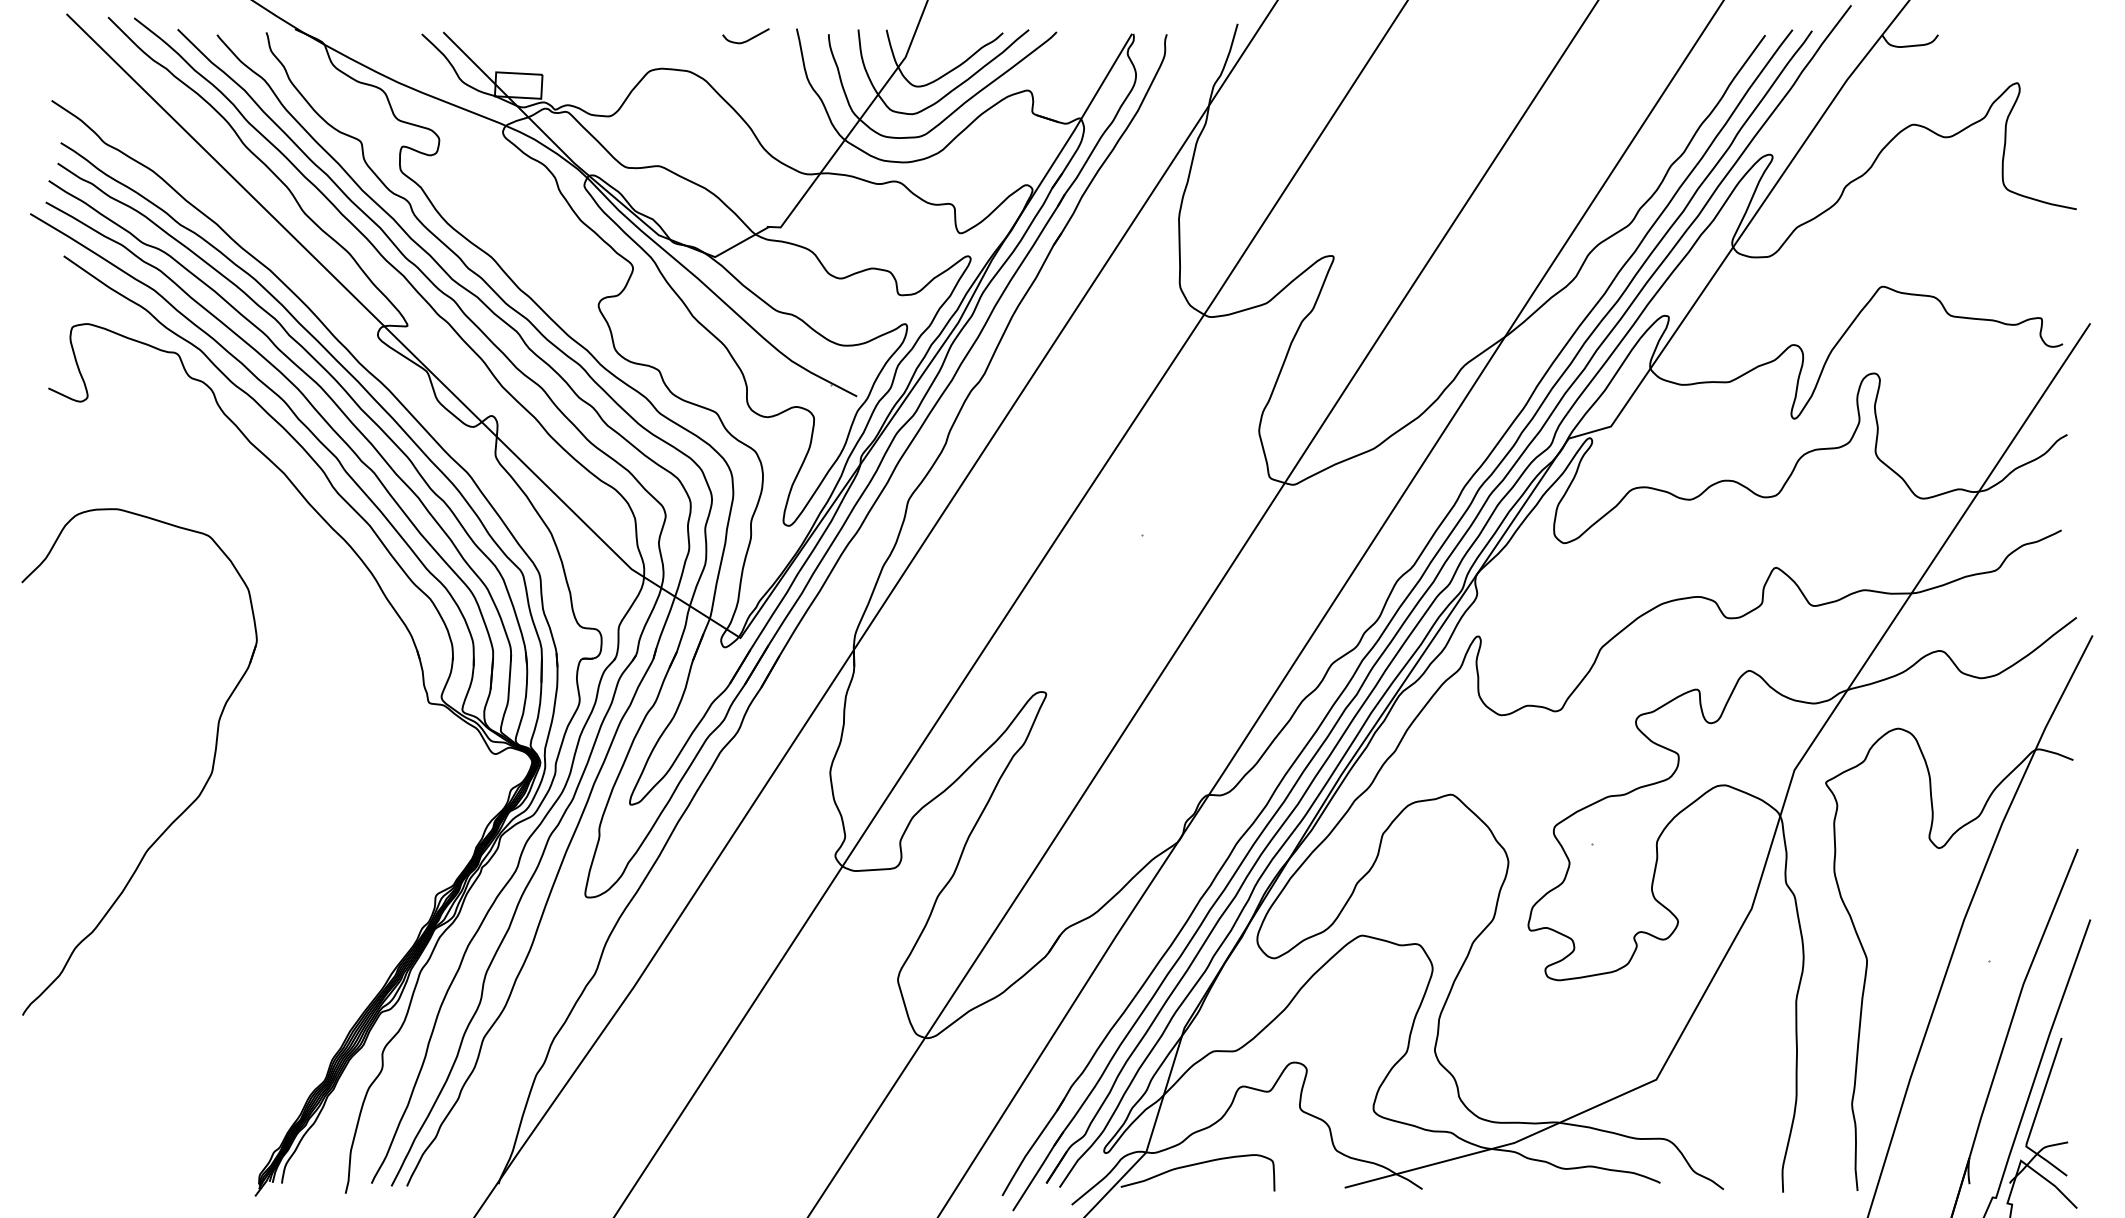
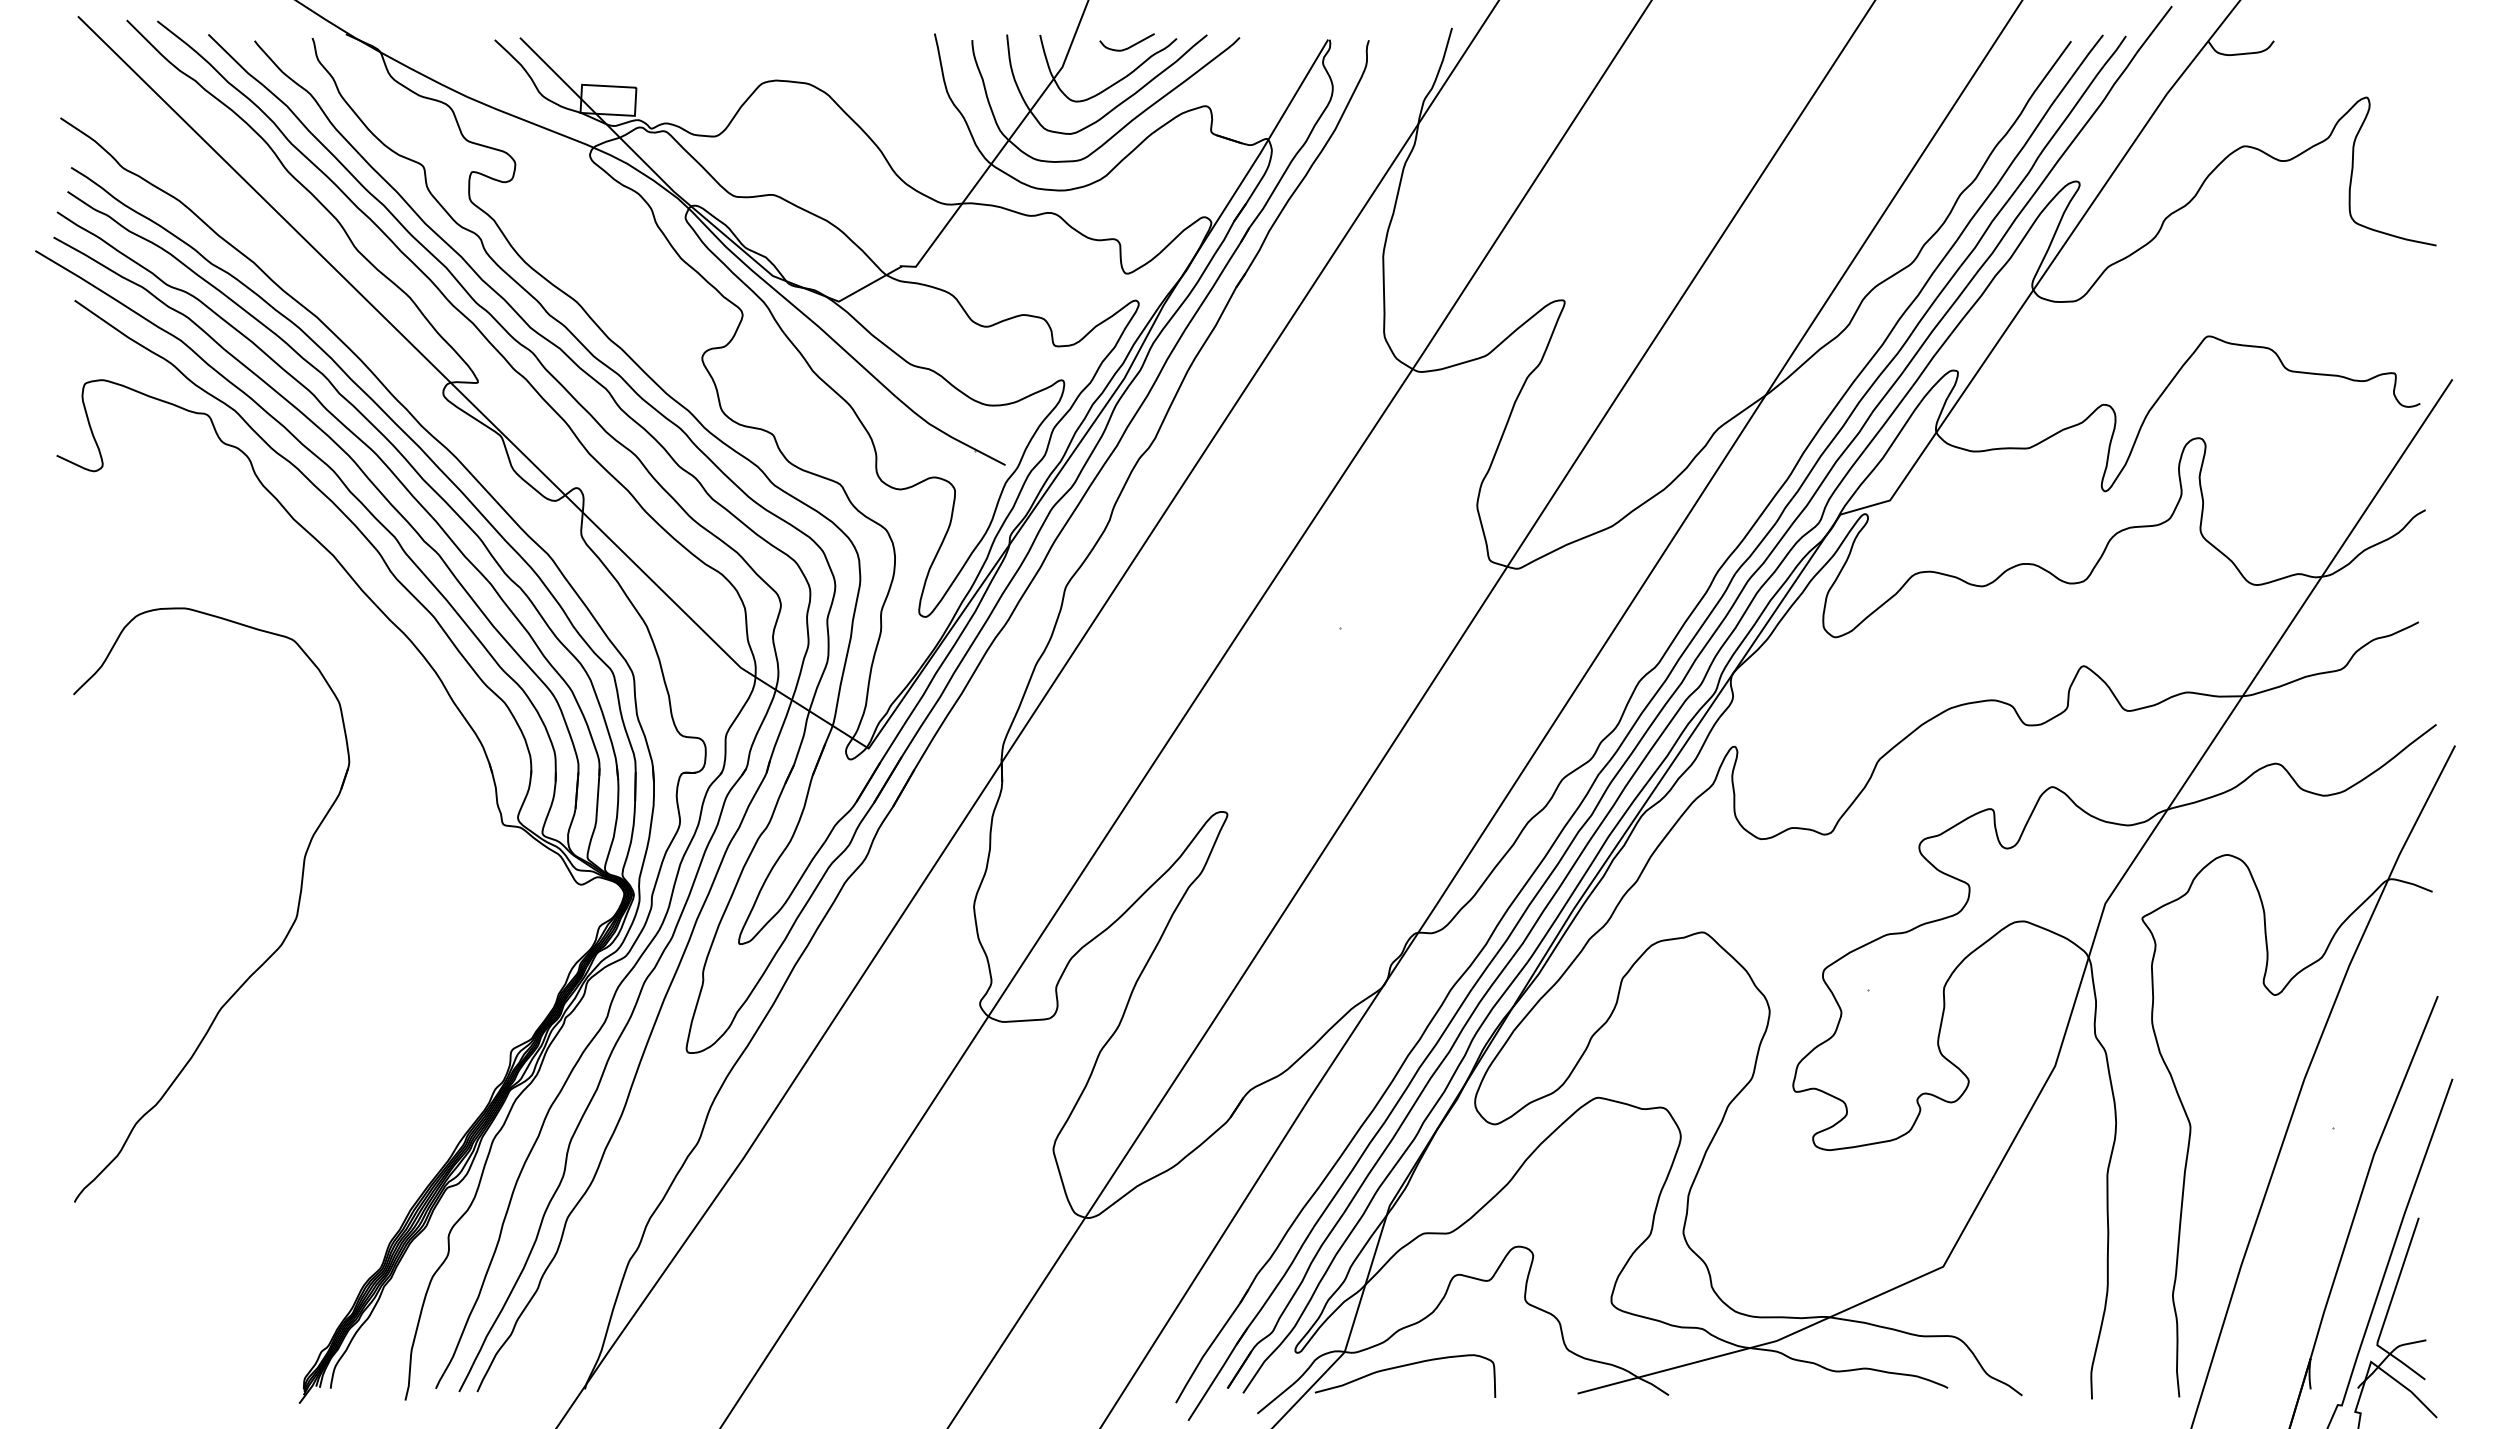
curve: (748, 39) -> (1129, 46), moved
part: (186, 808) -> (266, 959), moved

